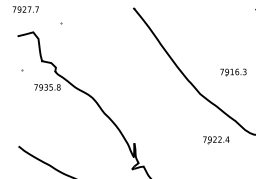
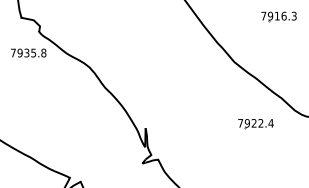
part: (233, 72) -> (279, 16), moved

